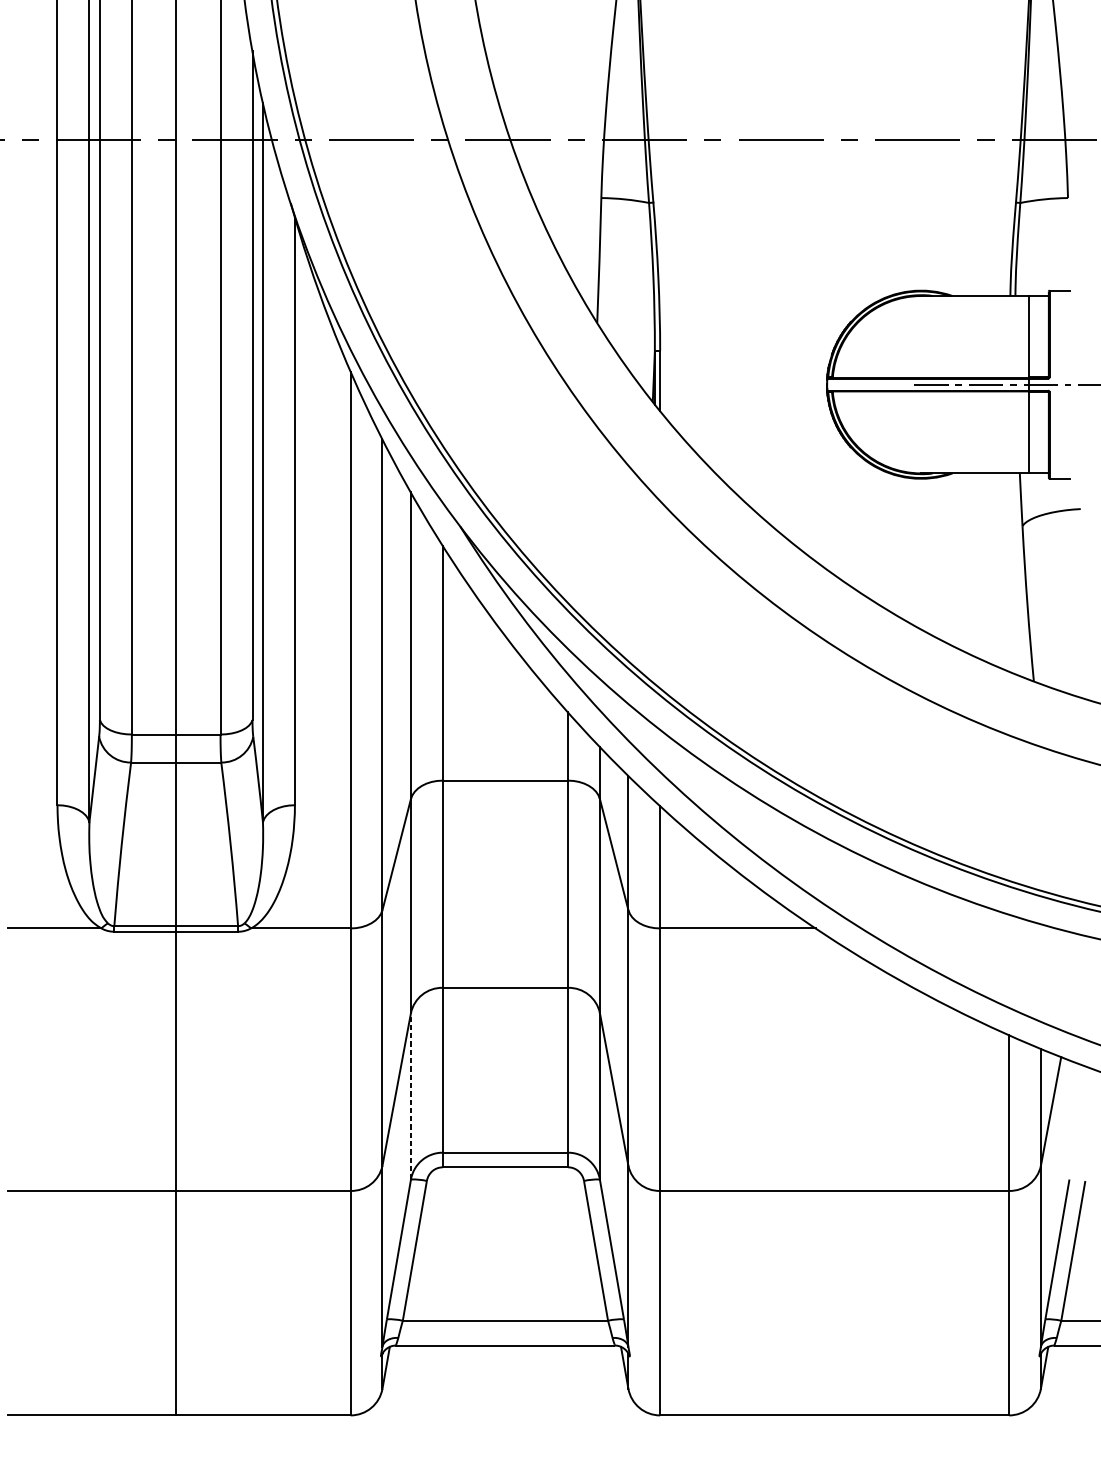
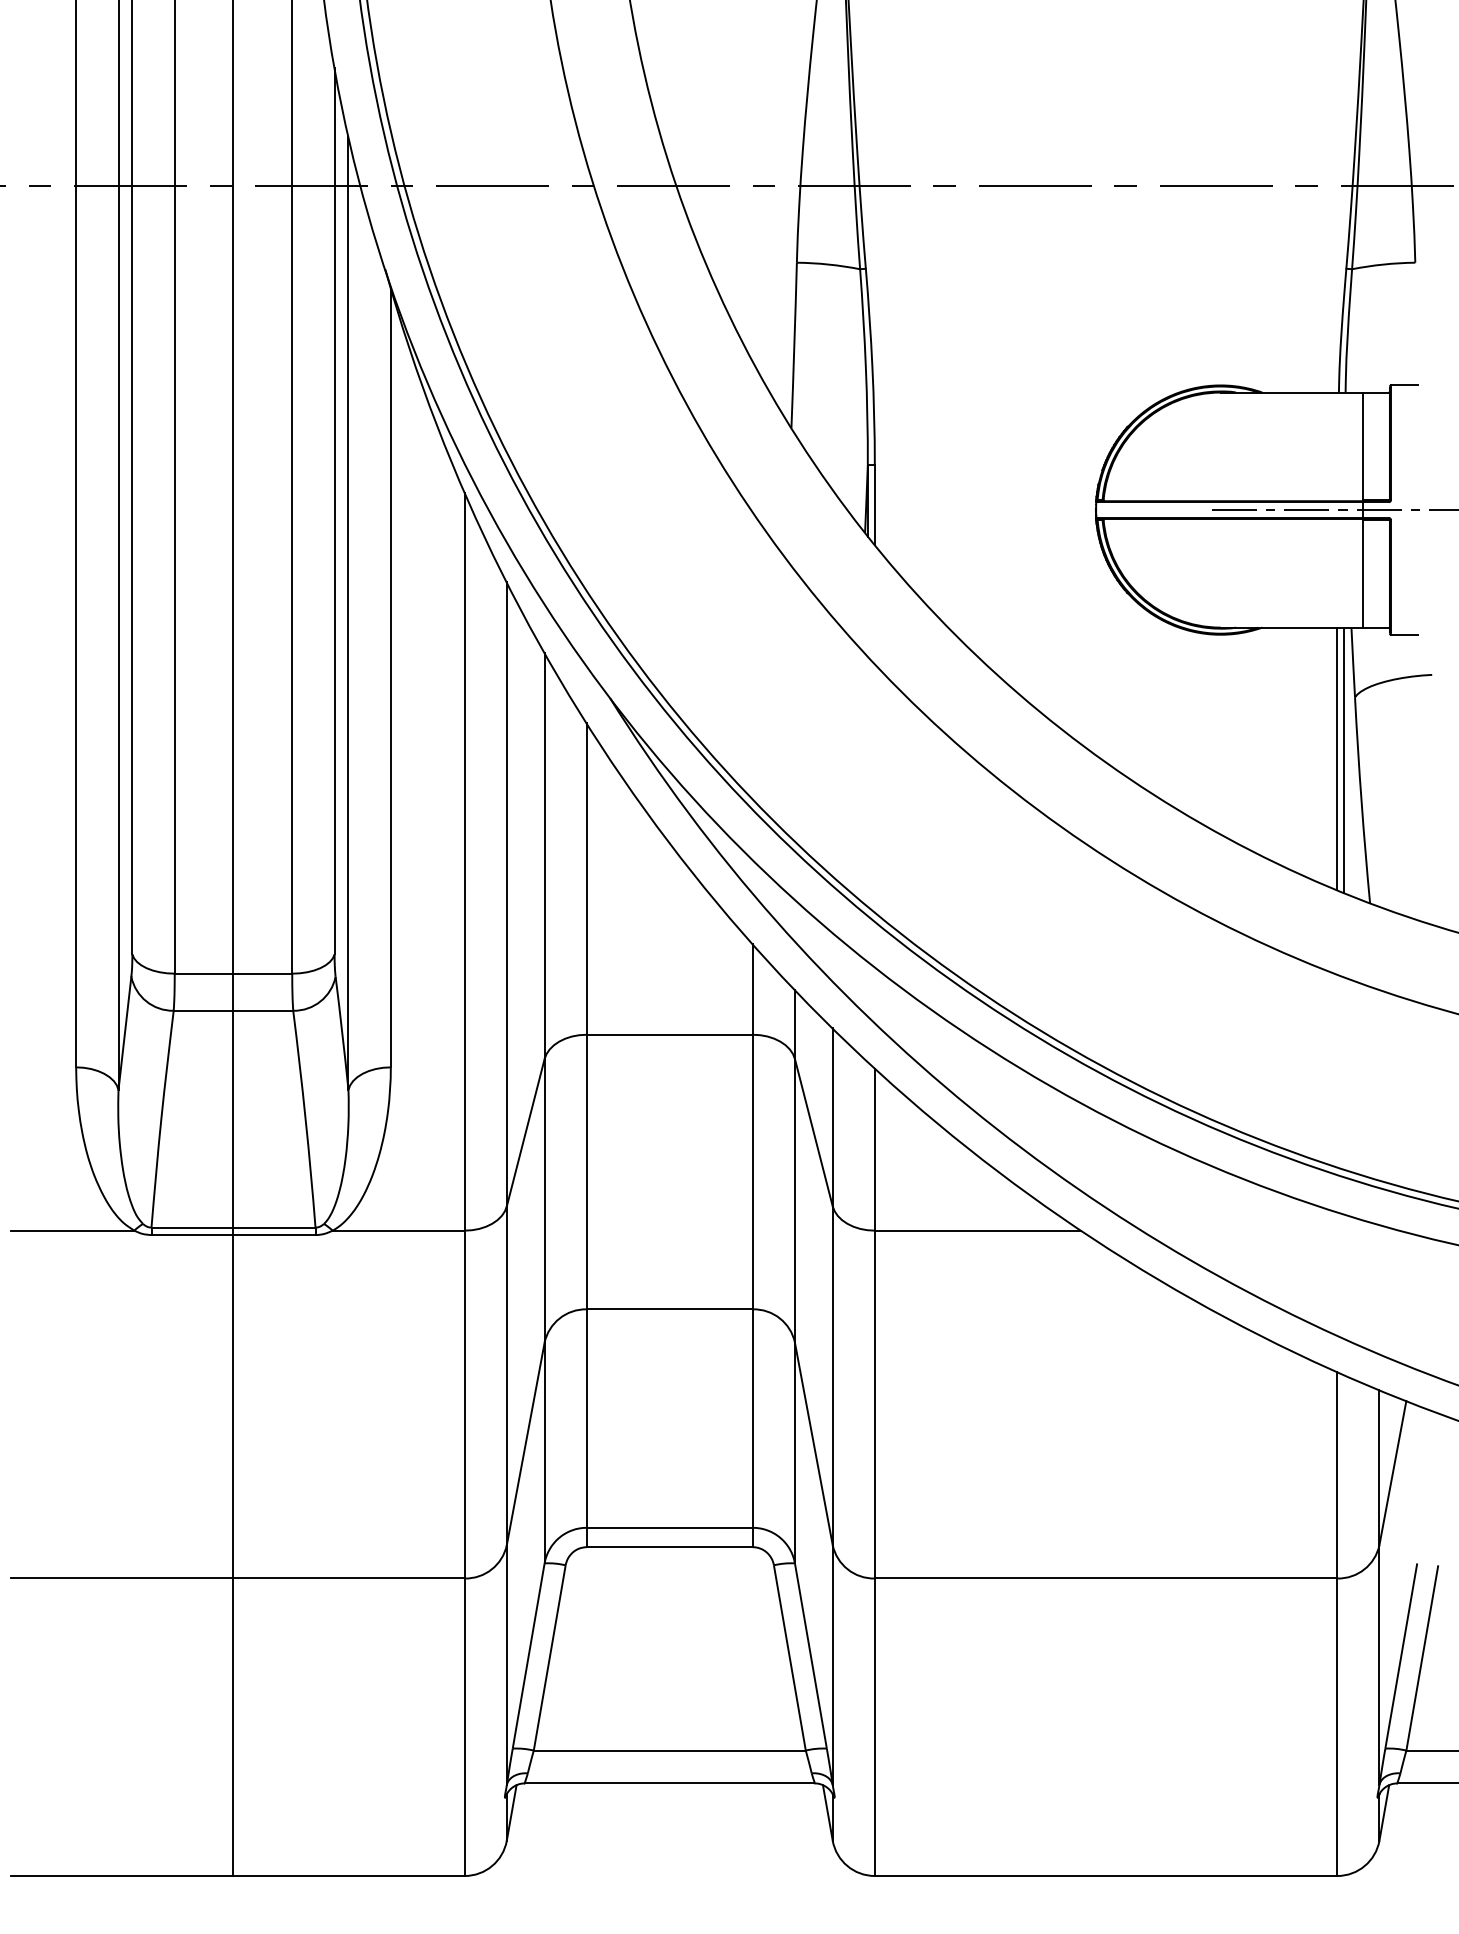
line: (1009, 572) -> (1337, 758), added
line: (1014, 573) -> (1344, 760), added
line: (410, 1095) -> (544, 1452), dashed -> solid

